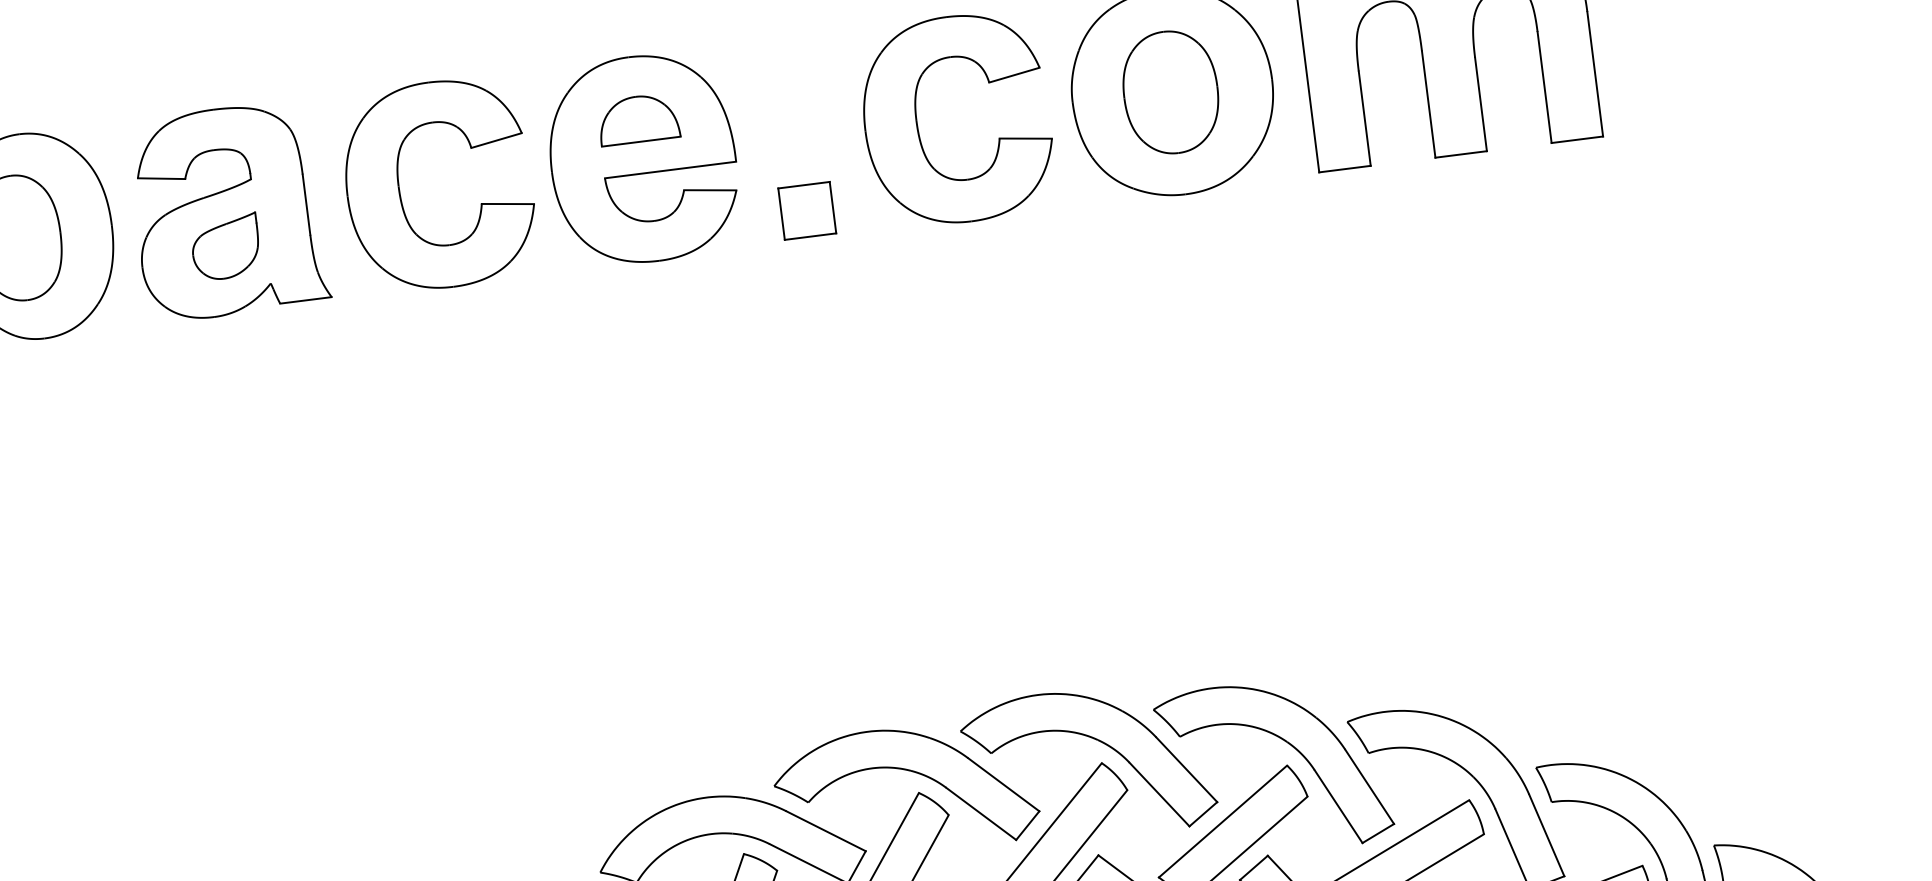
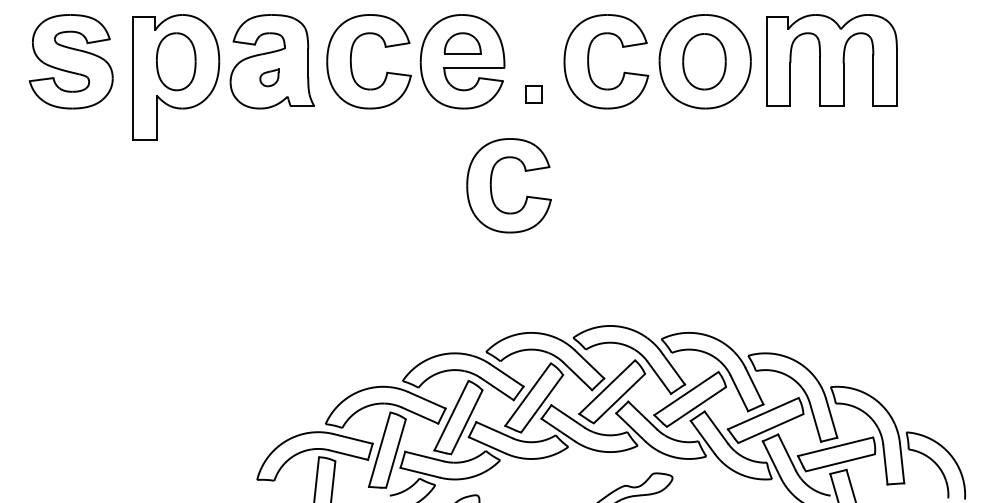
part: (806, 211) -> (533, 94), size x0.7
part: (225, 246) -> (269, 77), size x0.6
part: (740, 421) -> (491, 185), added

